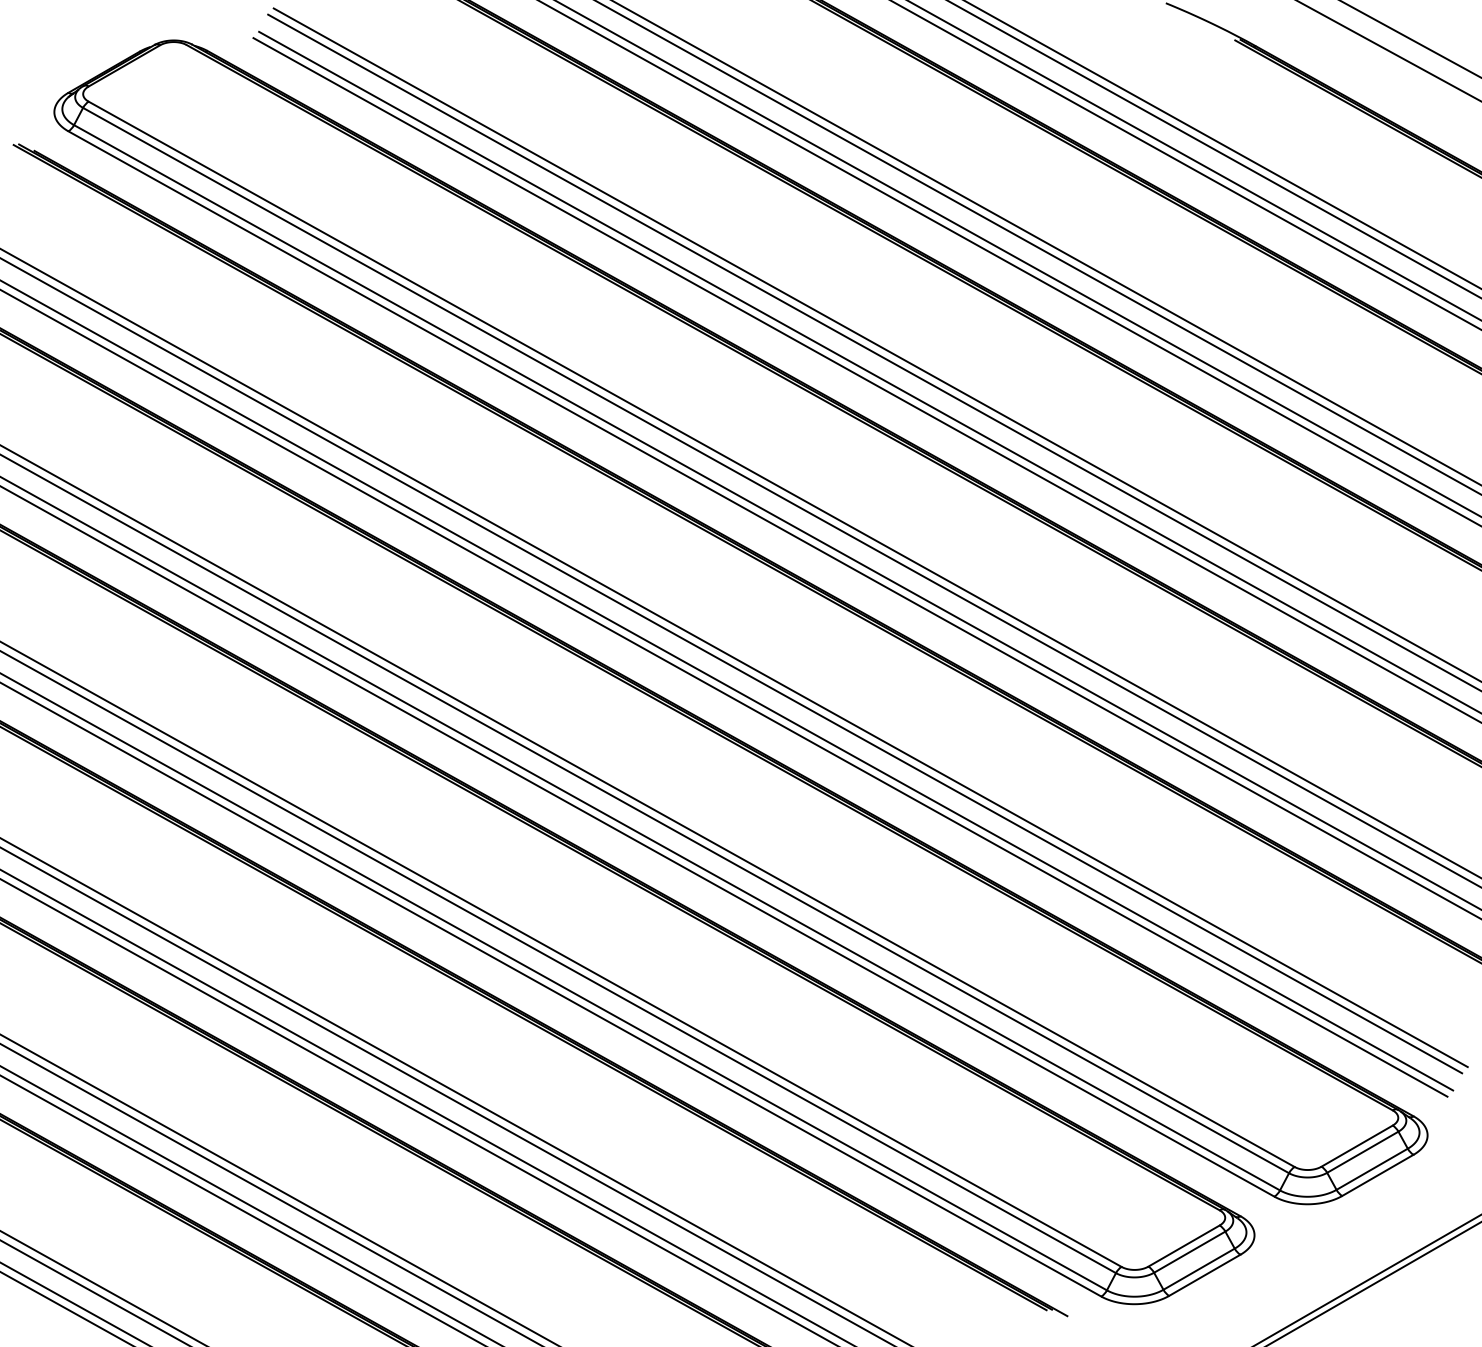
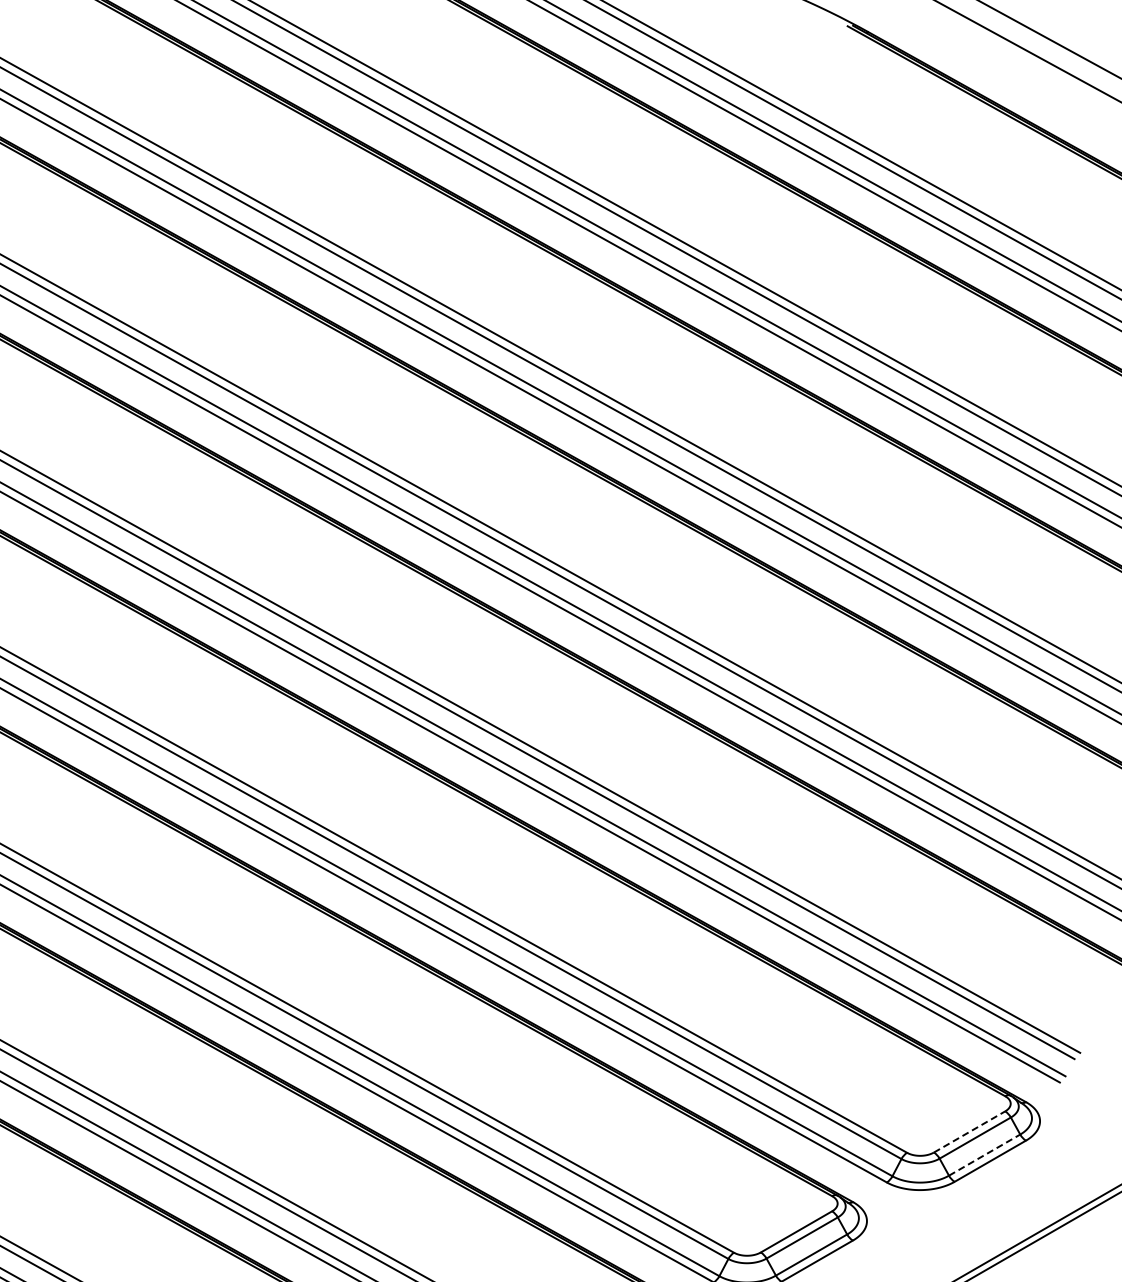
line: (1357, 1145) -> (969, 1131), solid -> dashed
line: (1372, 1169) -> (984, 1155), solid -> dashed

